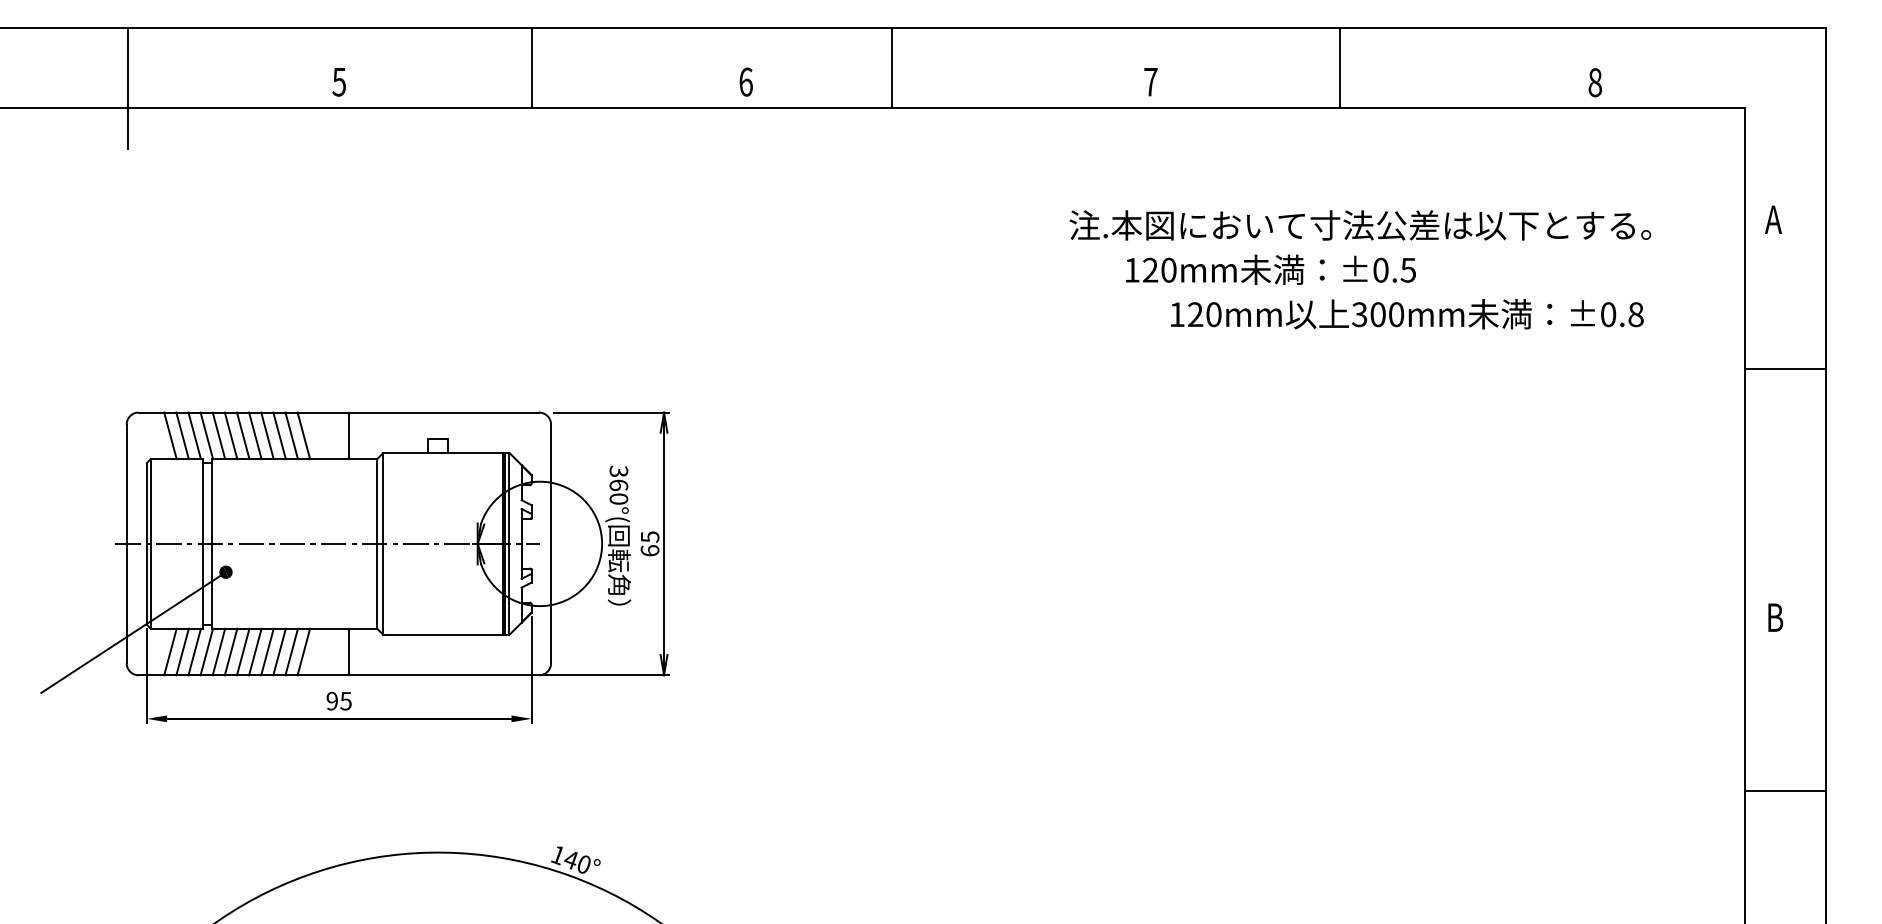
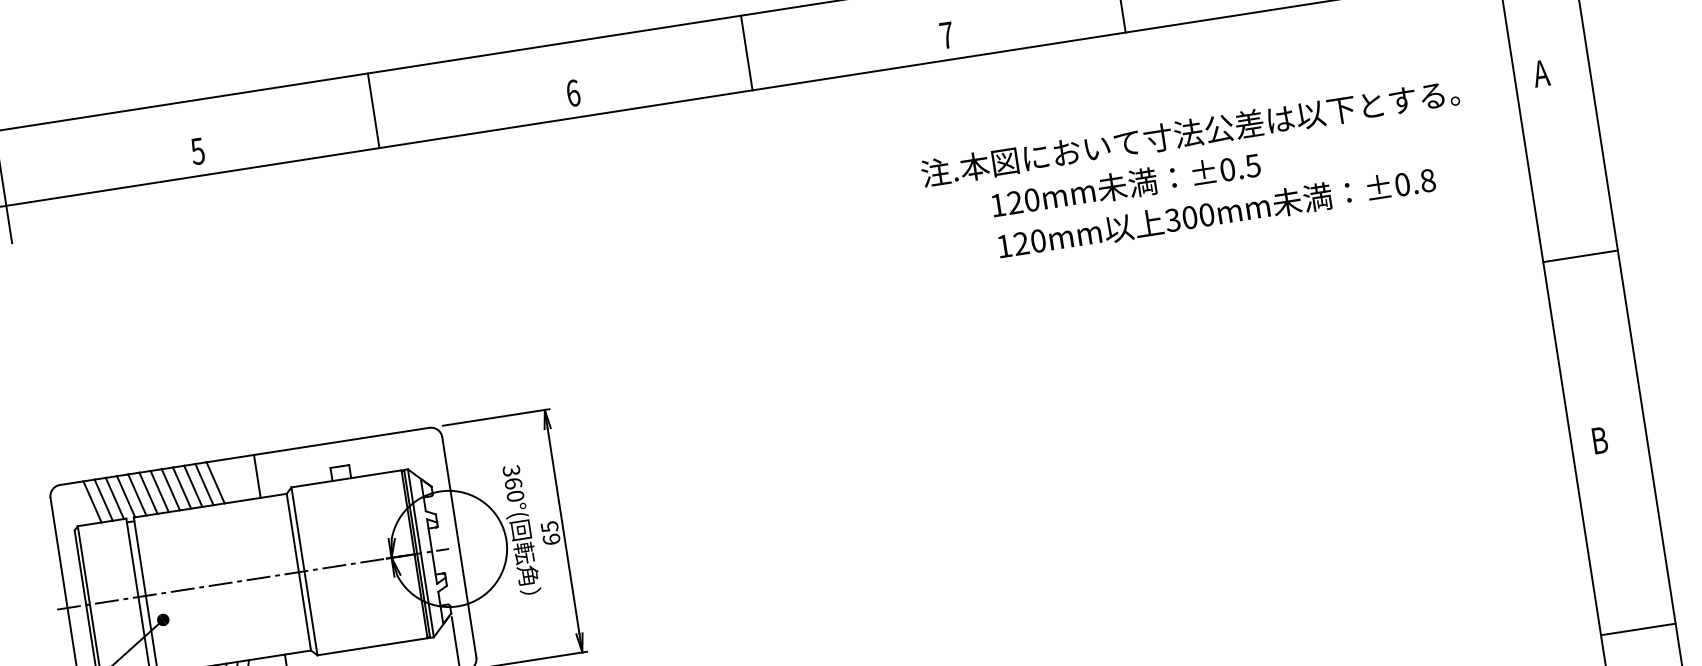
line: (892, 67) -> (746, 52), moved
text: (1360, 225) -> (1190, 133), moved
text: (1270, 269) -> (1125, 184), moved
line: (1784, 368) -> (1579, 256), moved
line: (1784, 790) -> (1637, 629), moved

